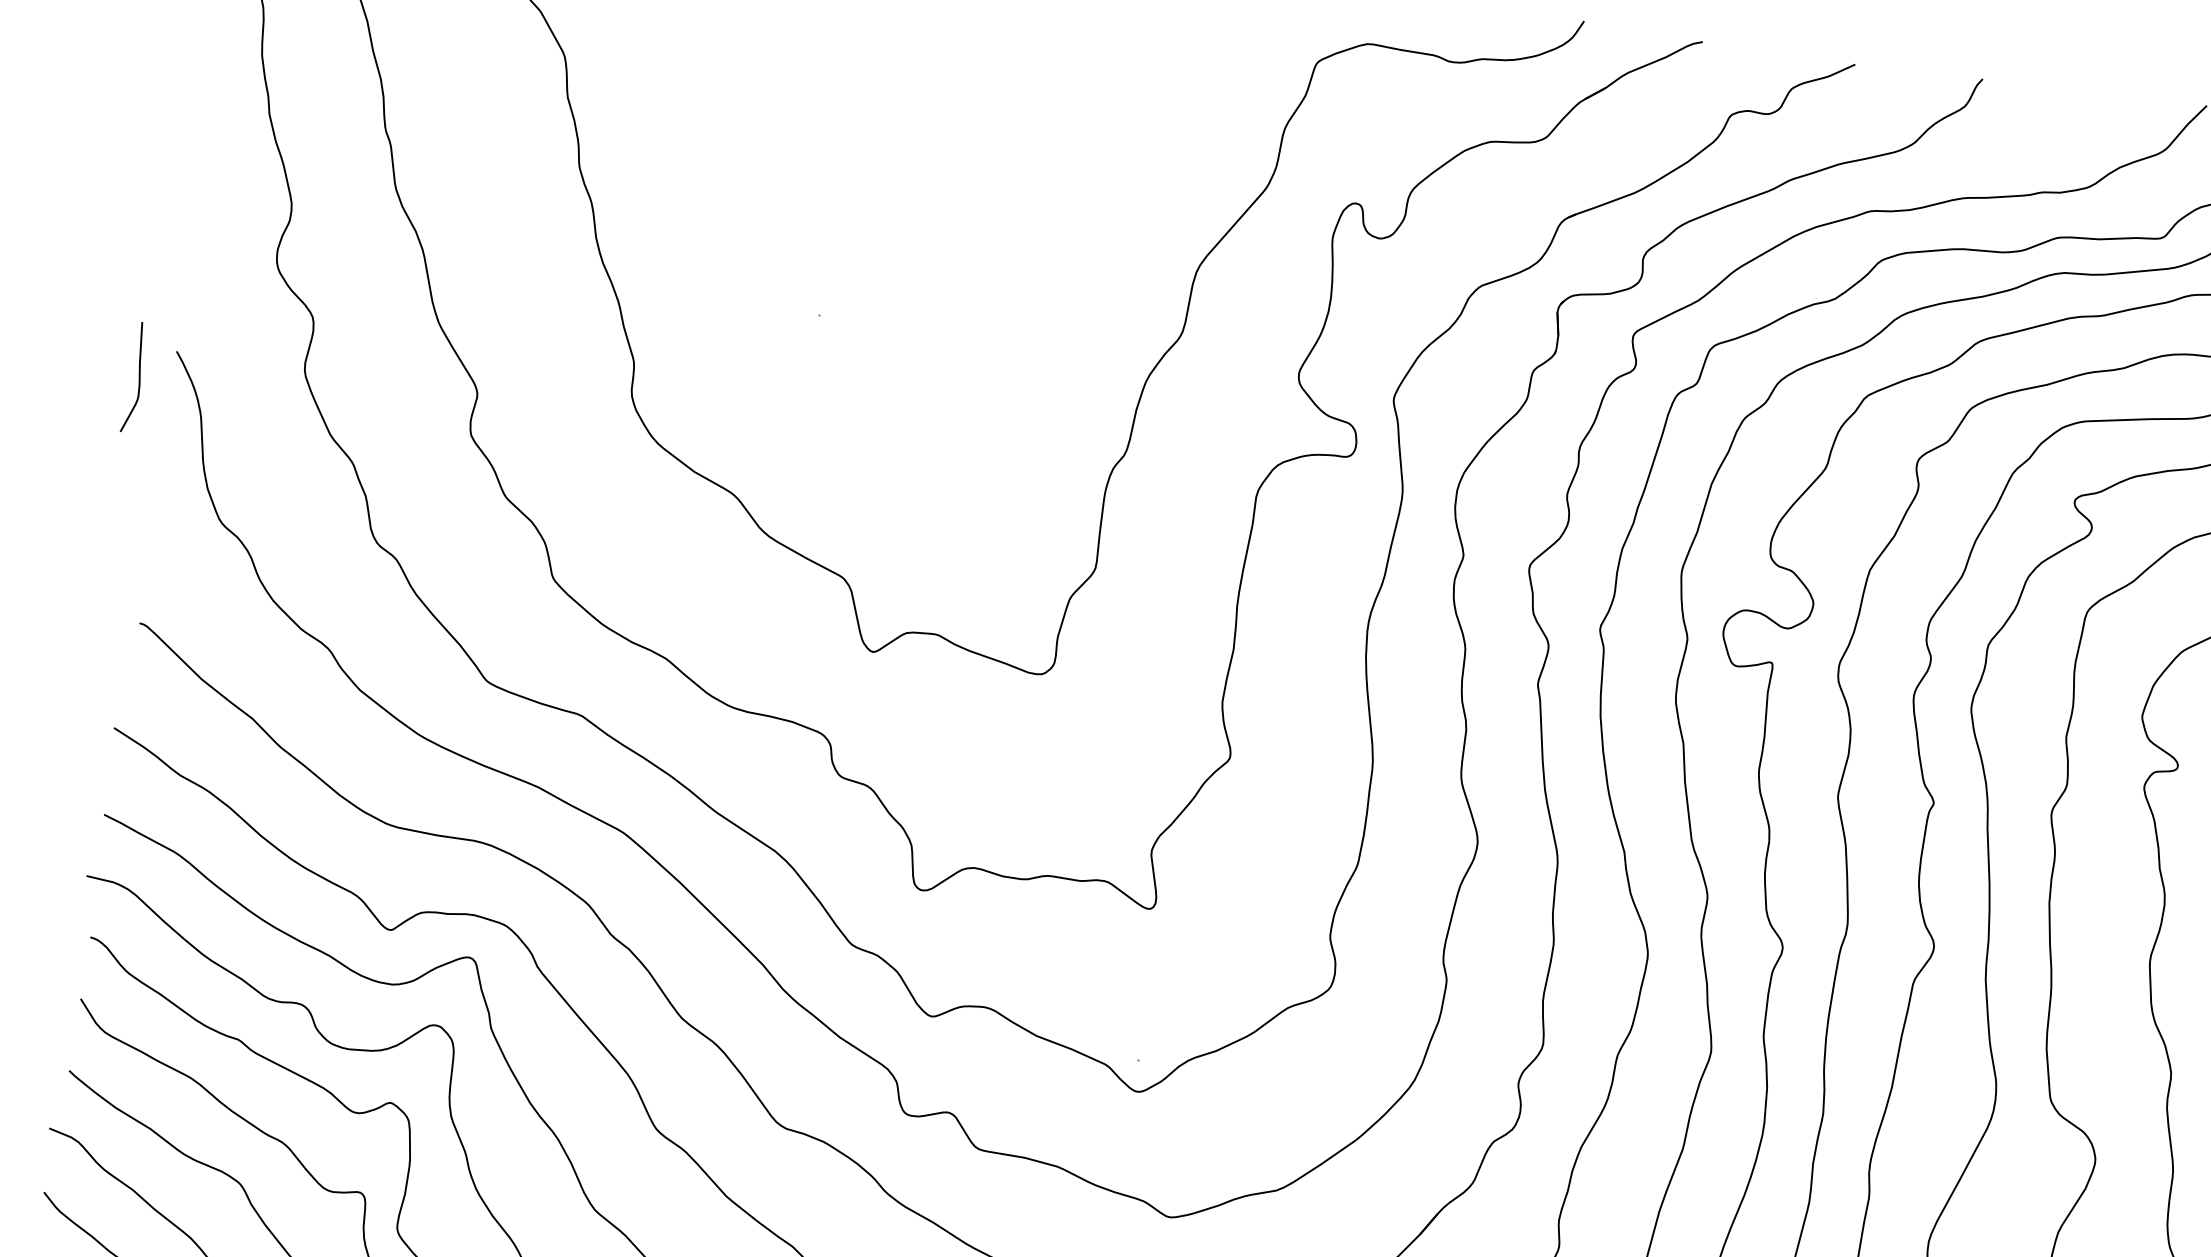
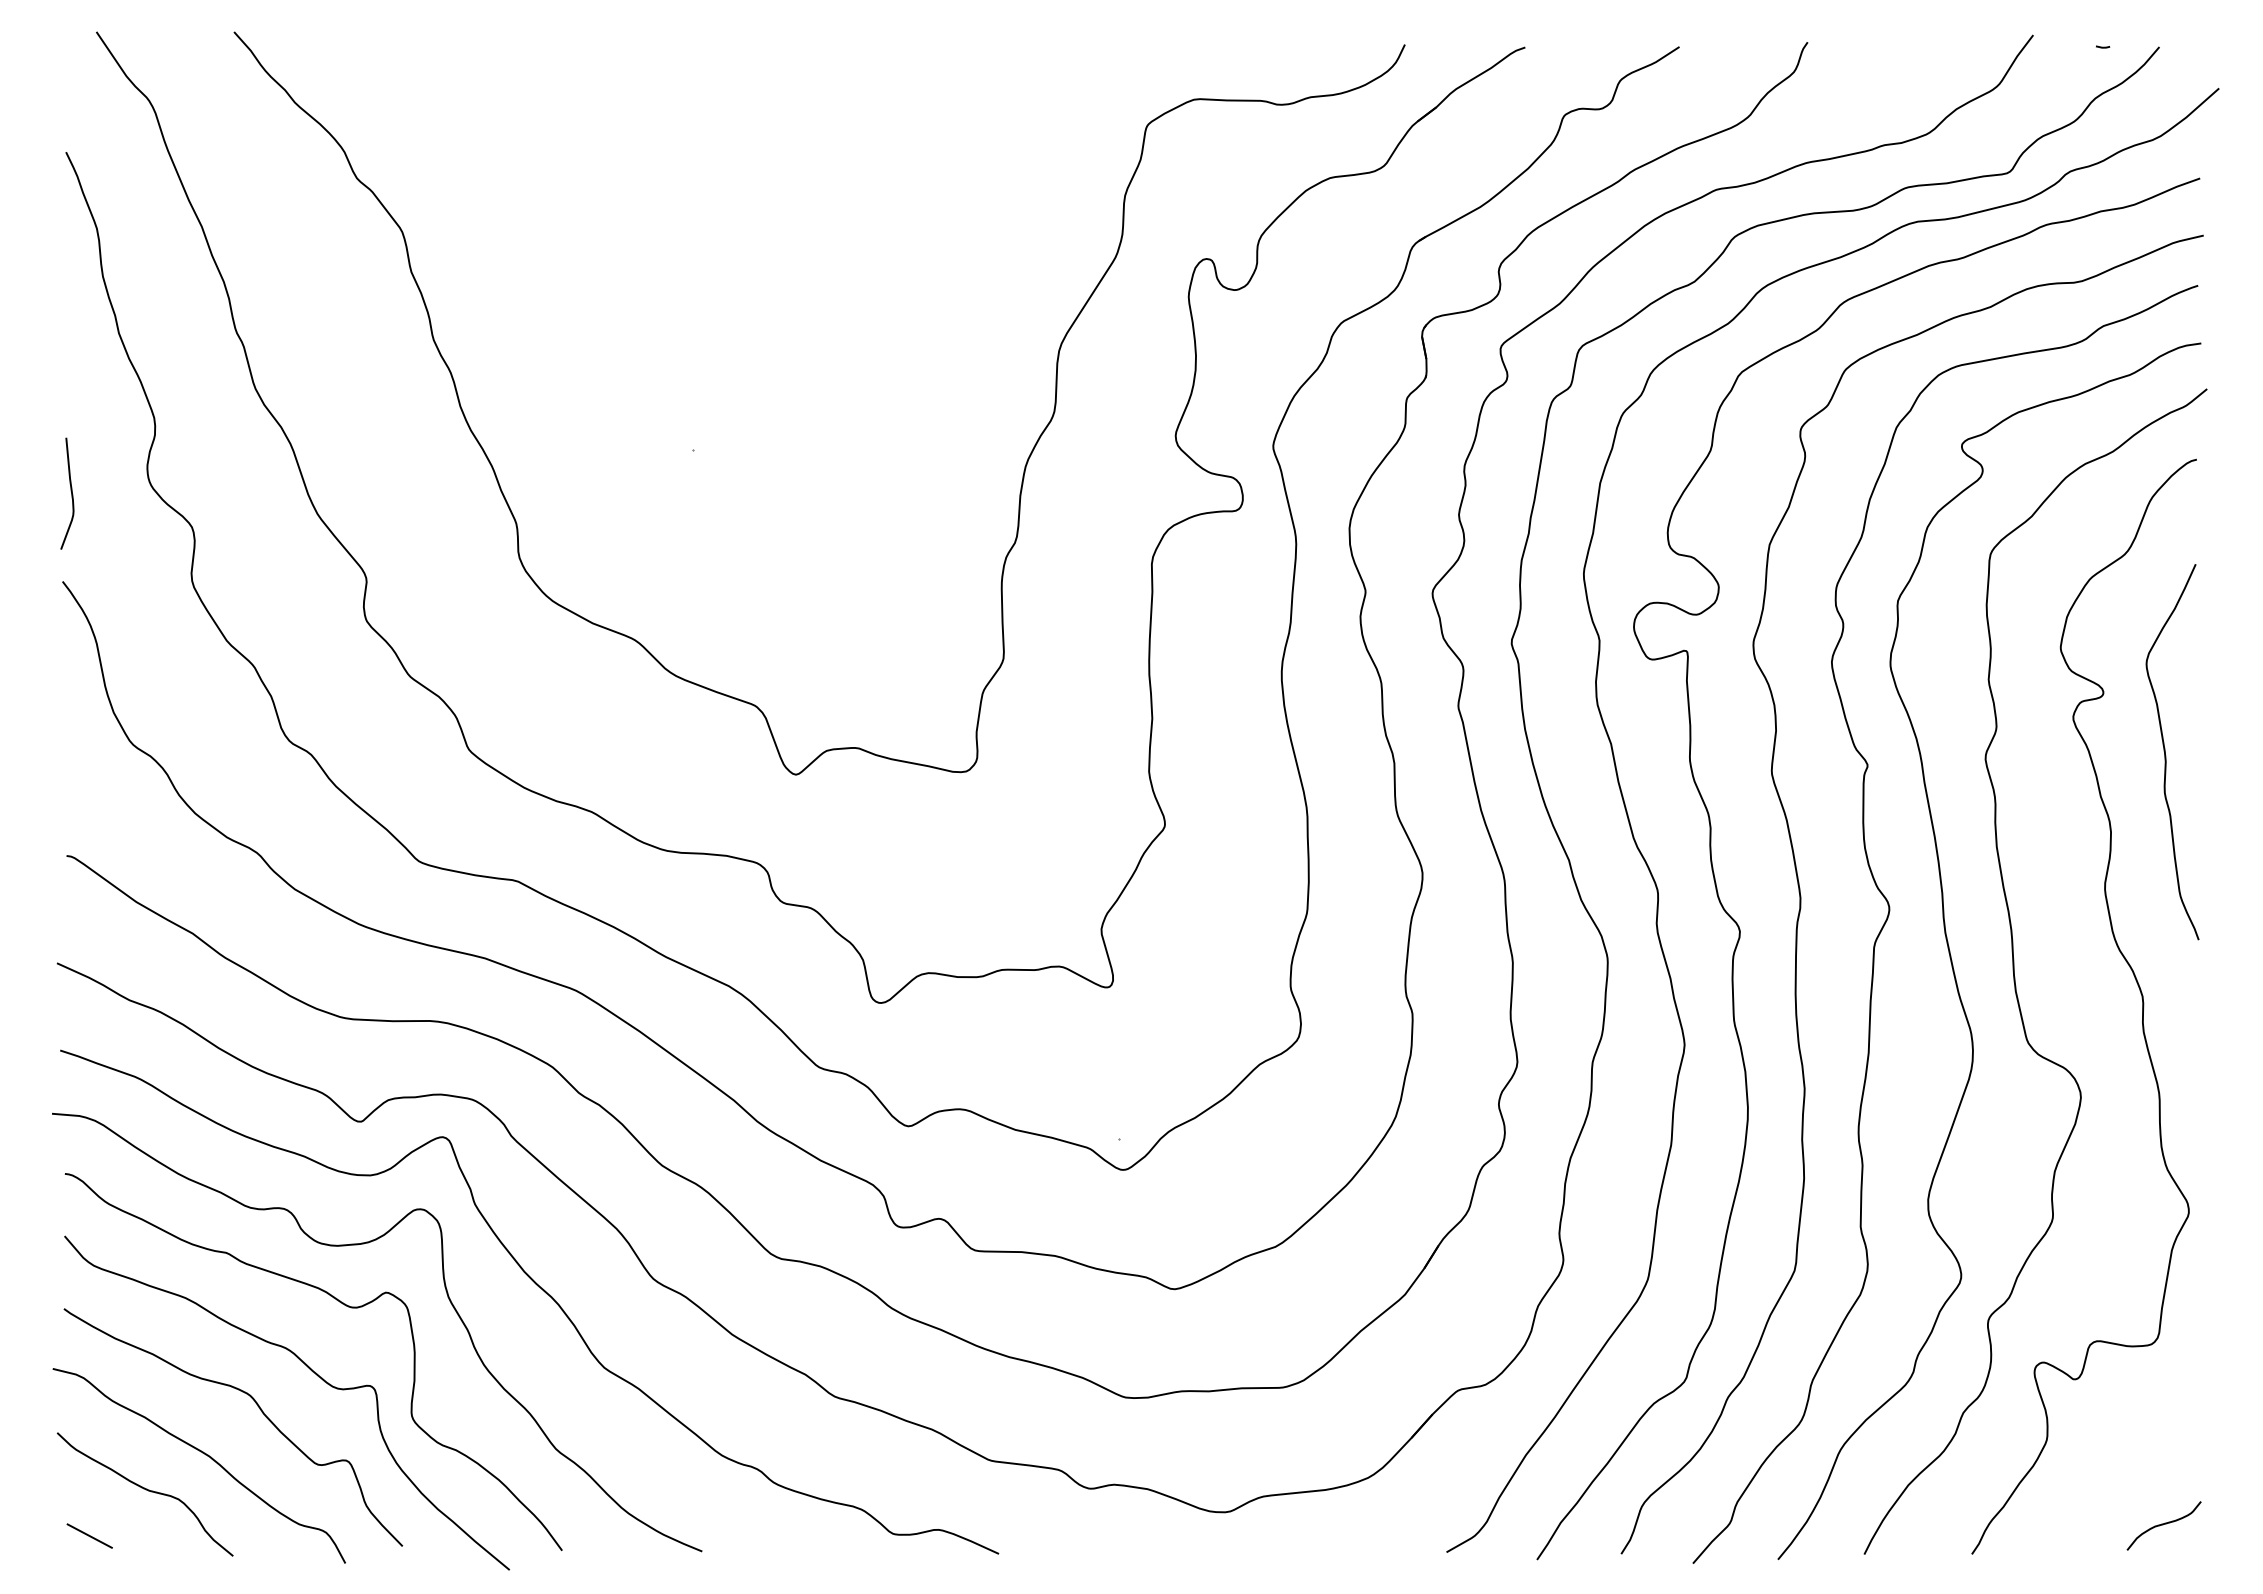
curve: (138, 375) -> (70, 491), moved

